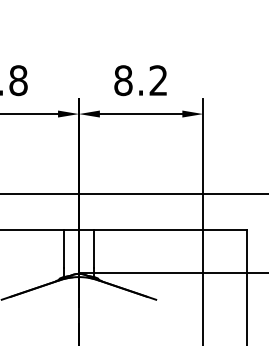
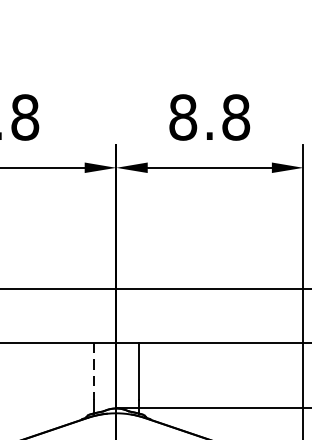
text: (158, 80) -> (235, 117), 8.2 -> 8.8
line: (64, 249) -> (94, 371), solid -> dashed

